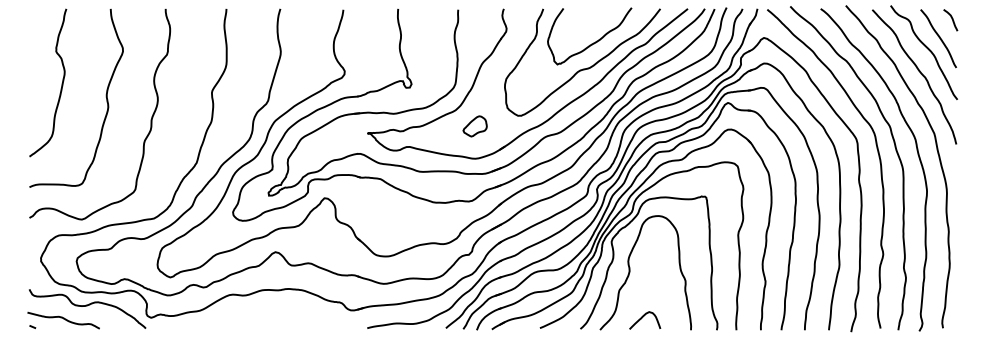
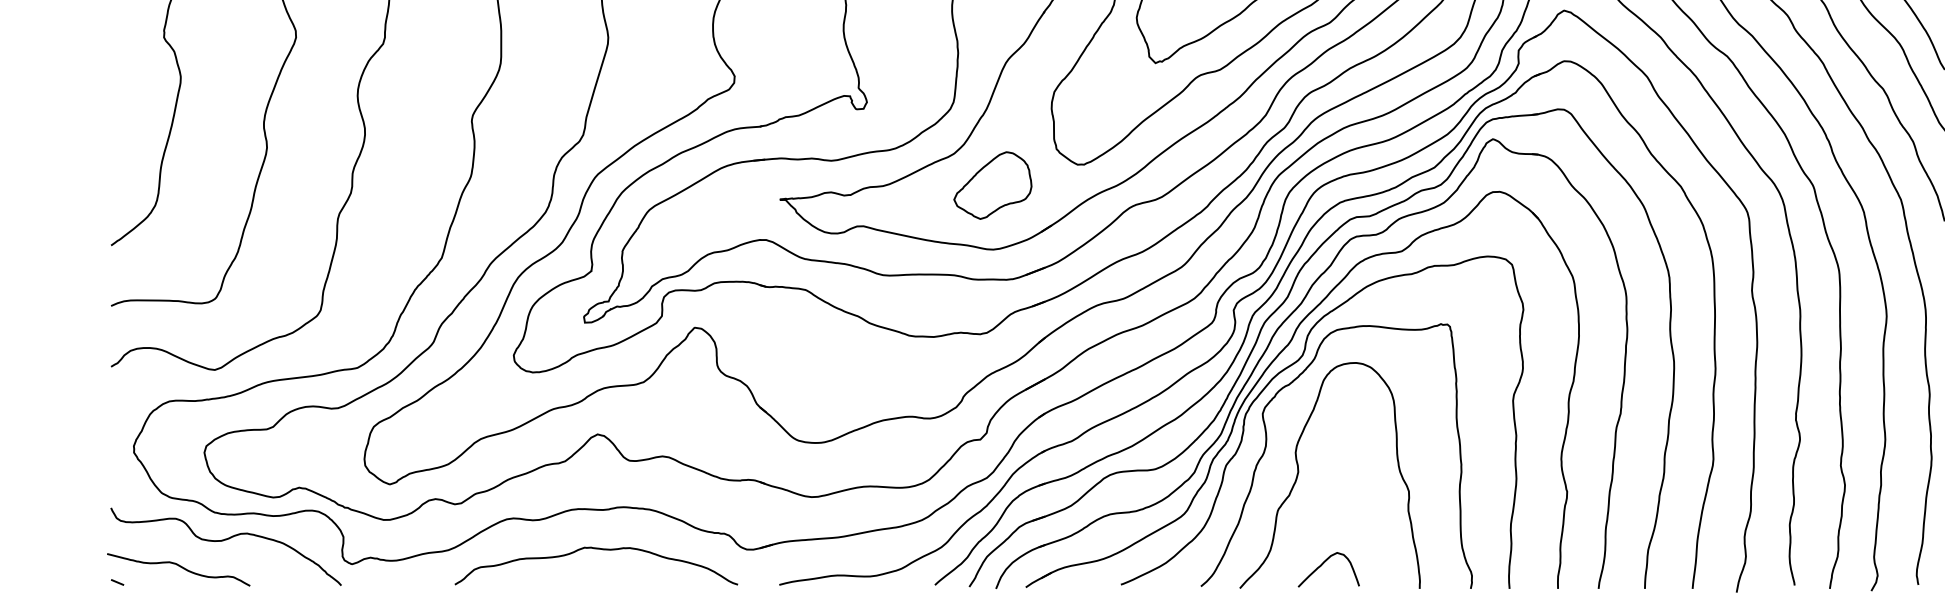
part: (474, 126) -> (991, 185), size x1.67
curve: (274, 310) -> (595, 549), added

